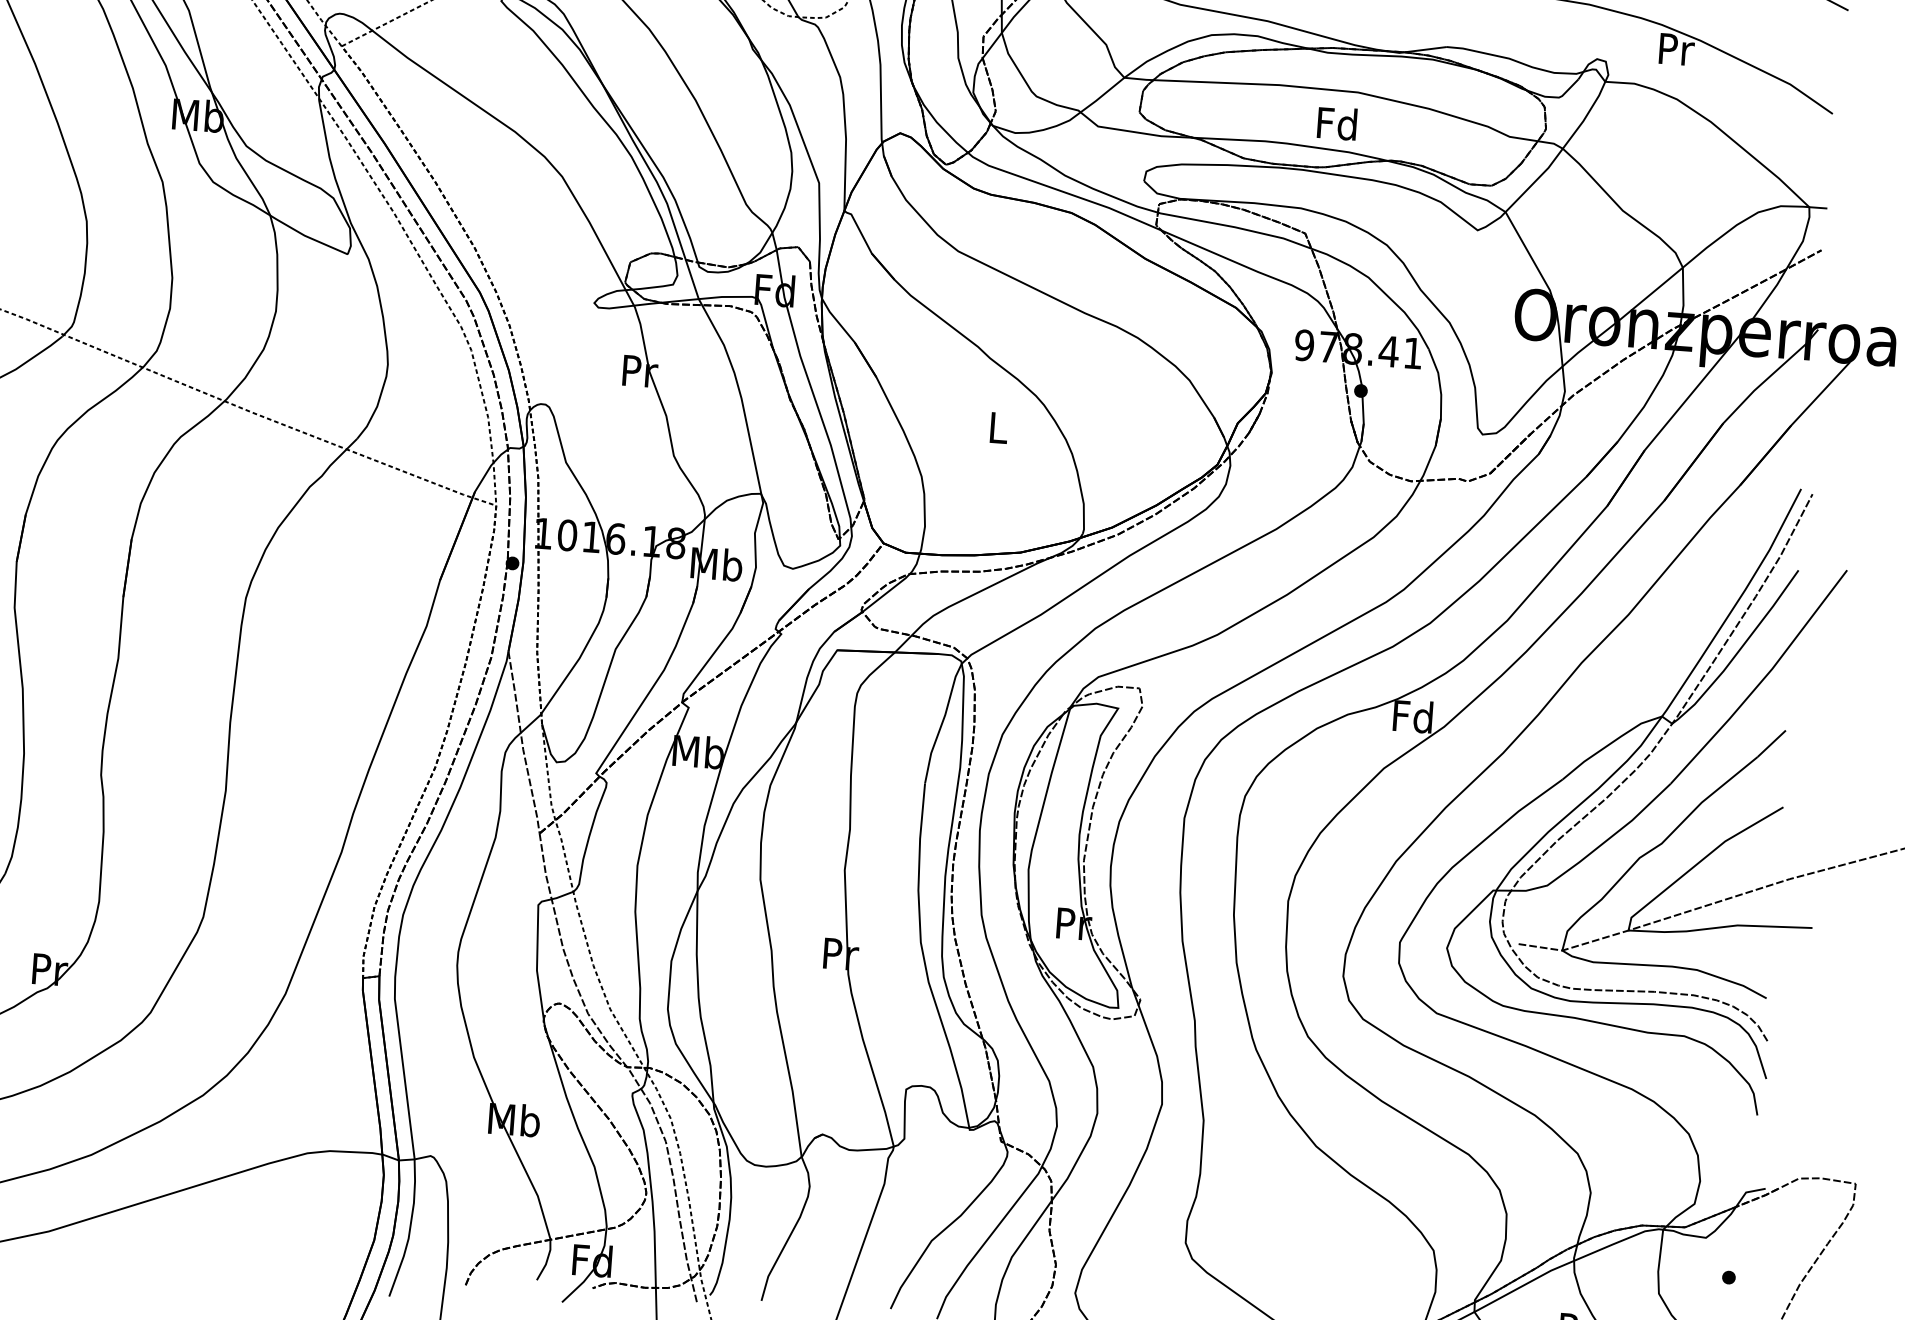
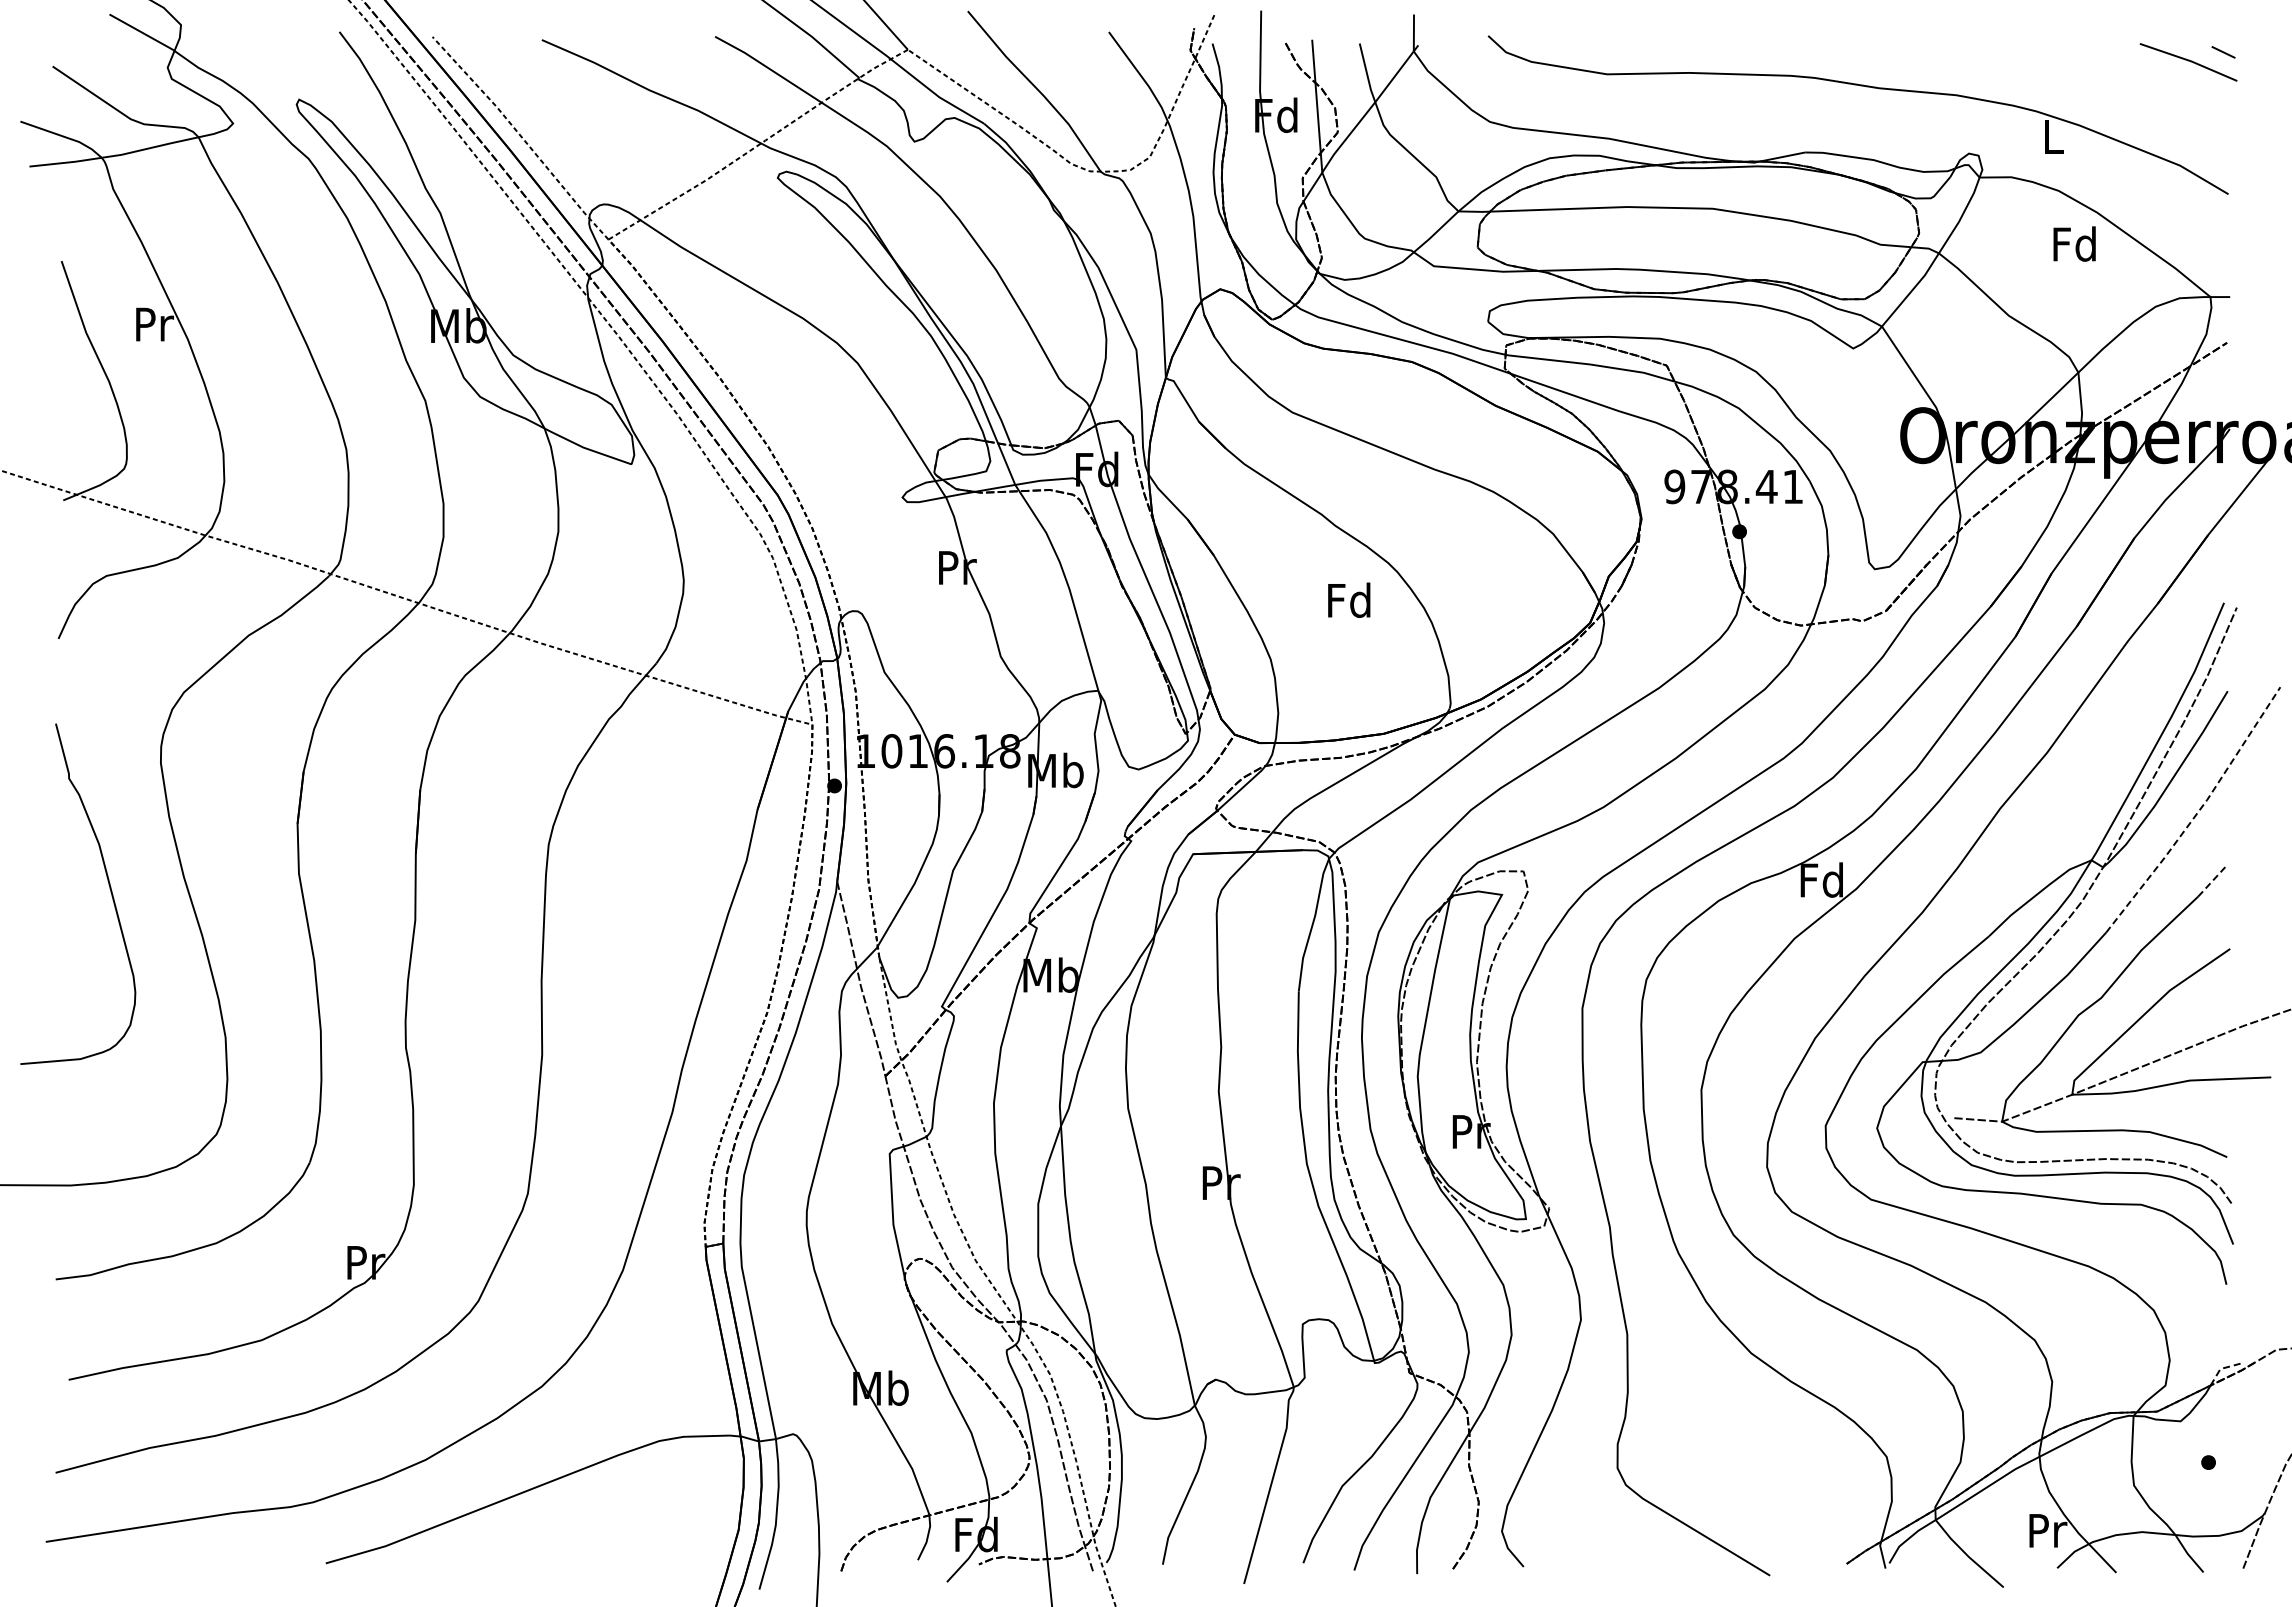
text: (1676, 49) -> (2054, 136), Pr -> L
text: (1337, 123) -> (2074, 243), moved
text: (998, 426) -> (1349, 599), L -> Fd
line: (1762, 679) -> (2197, 812), solid -> dashed
line: (1771, 743) -> (2212, 880), solid -> dashed
line: (1747, 1192) -> (2221, 1368), solid -> dashed

